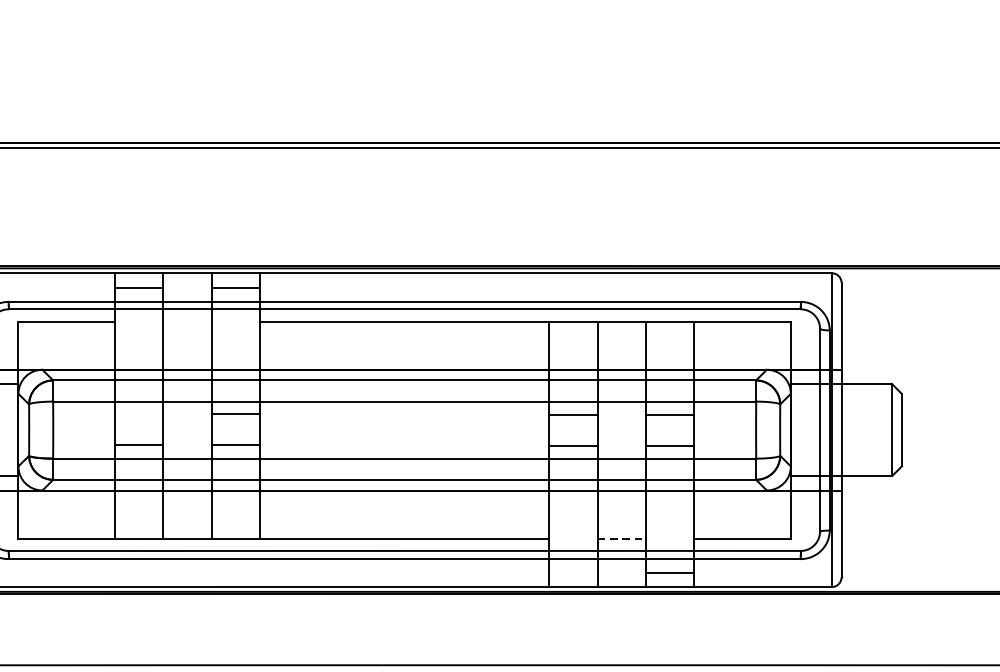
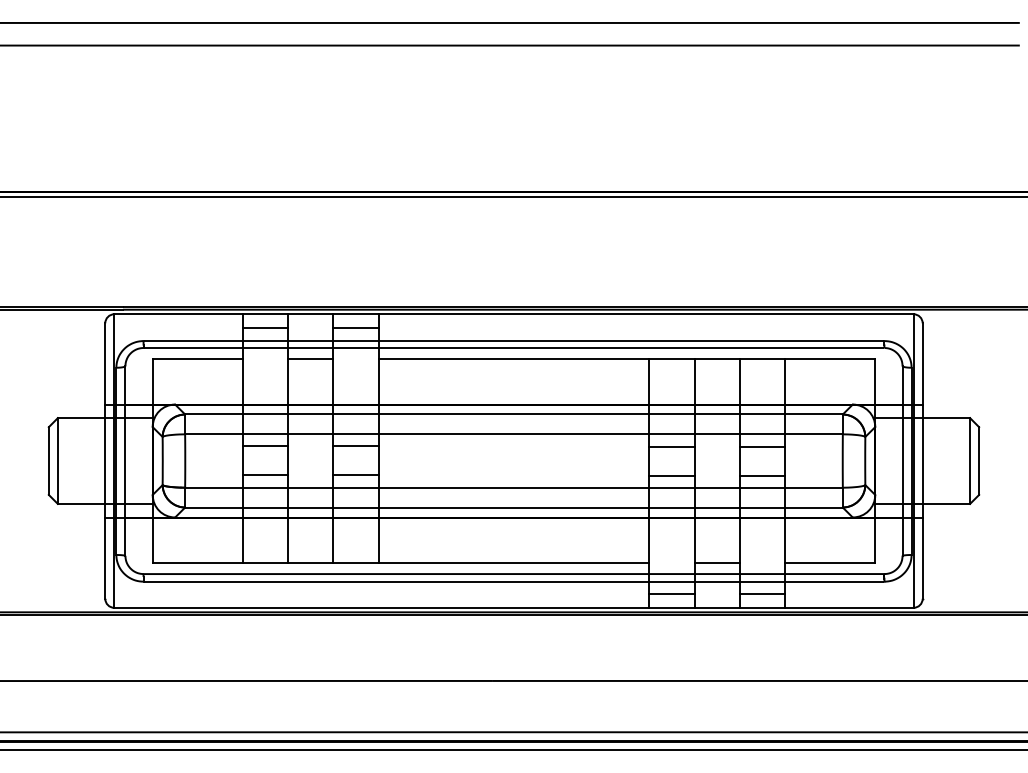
line: (187, 321) -> (310, 359), added
line: (139, 414) -> (265, 446), added
line: (622, 538) -> (717, 562), dashed -> solid
line: (573, 572) -> (671, 594), added

